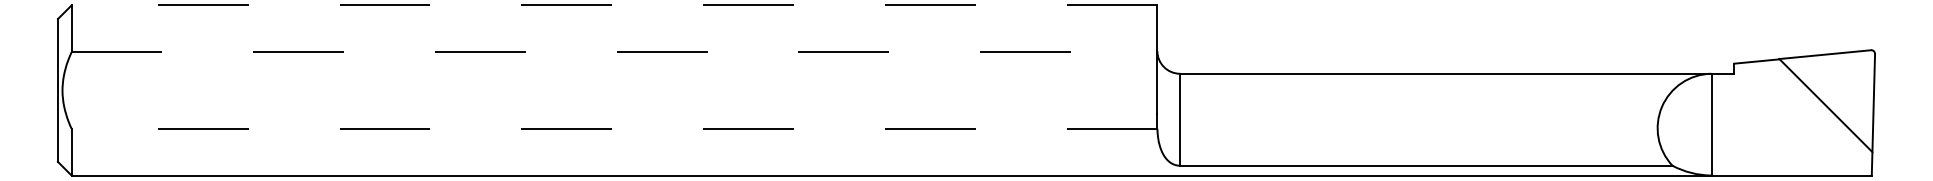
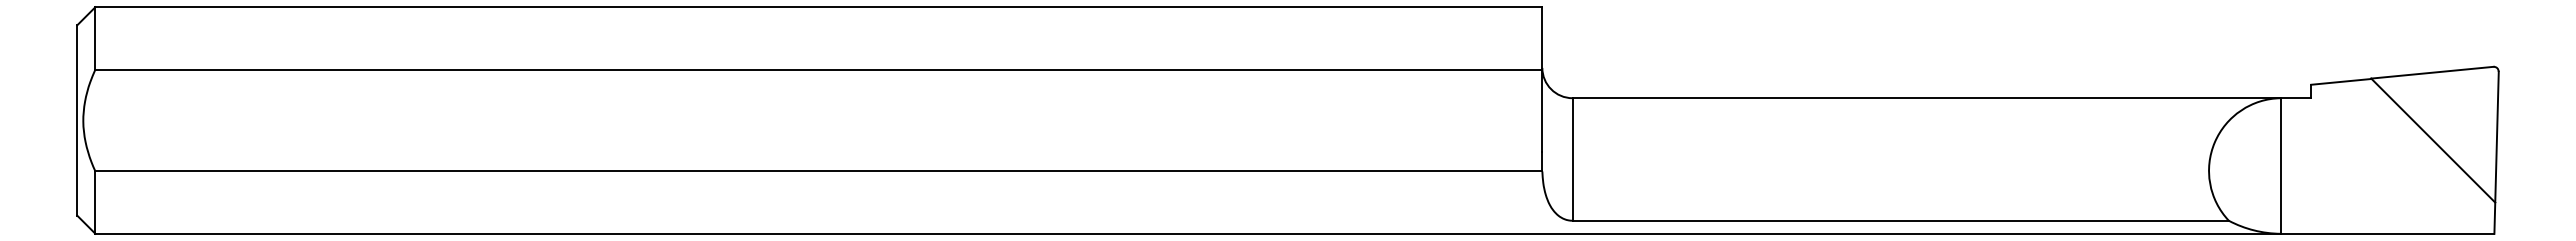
line: (614, 5) -> (818, 7), dashed -> solid
line: (614, 52) -> (819, 69), dashed -> solid
line: (614, 128) -> (818, 171), dashed -> solid

